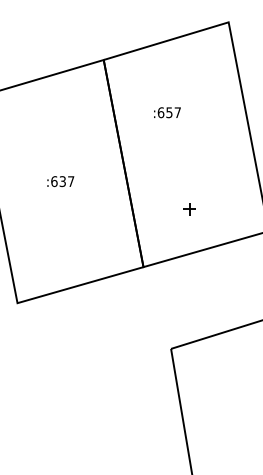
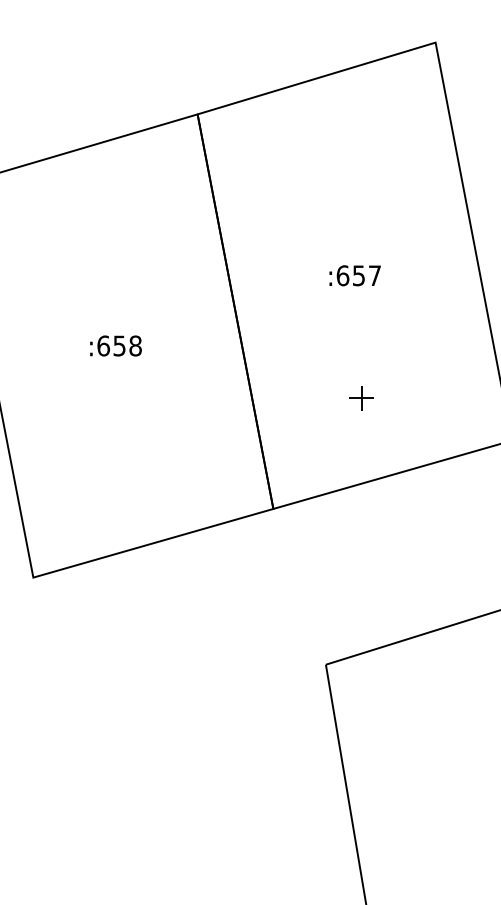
text: (167, 112) -> (355, 275), moved
text: (67, 181) -> (128, 345), :637 -> :658

